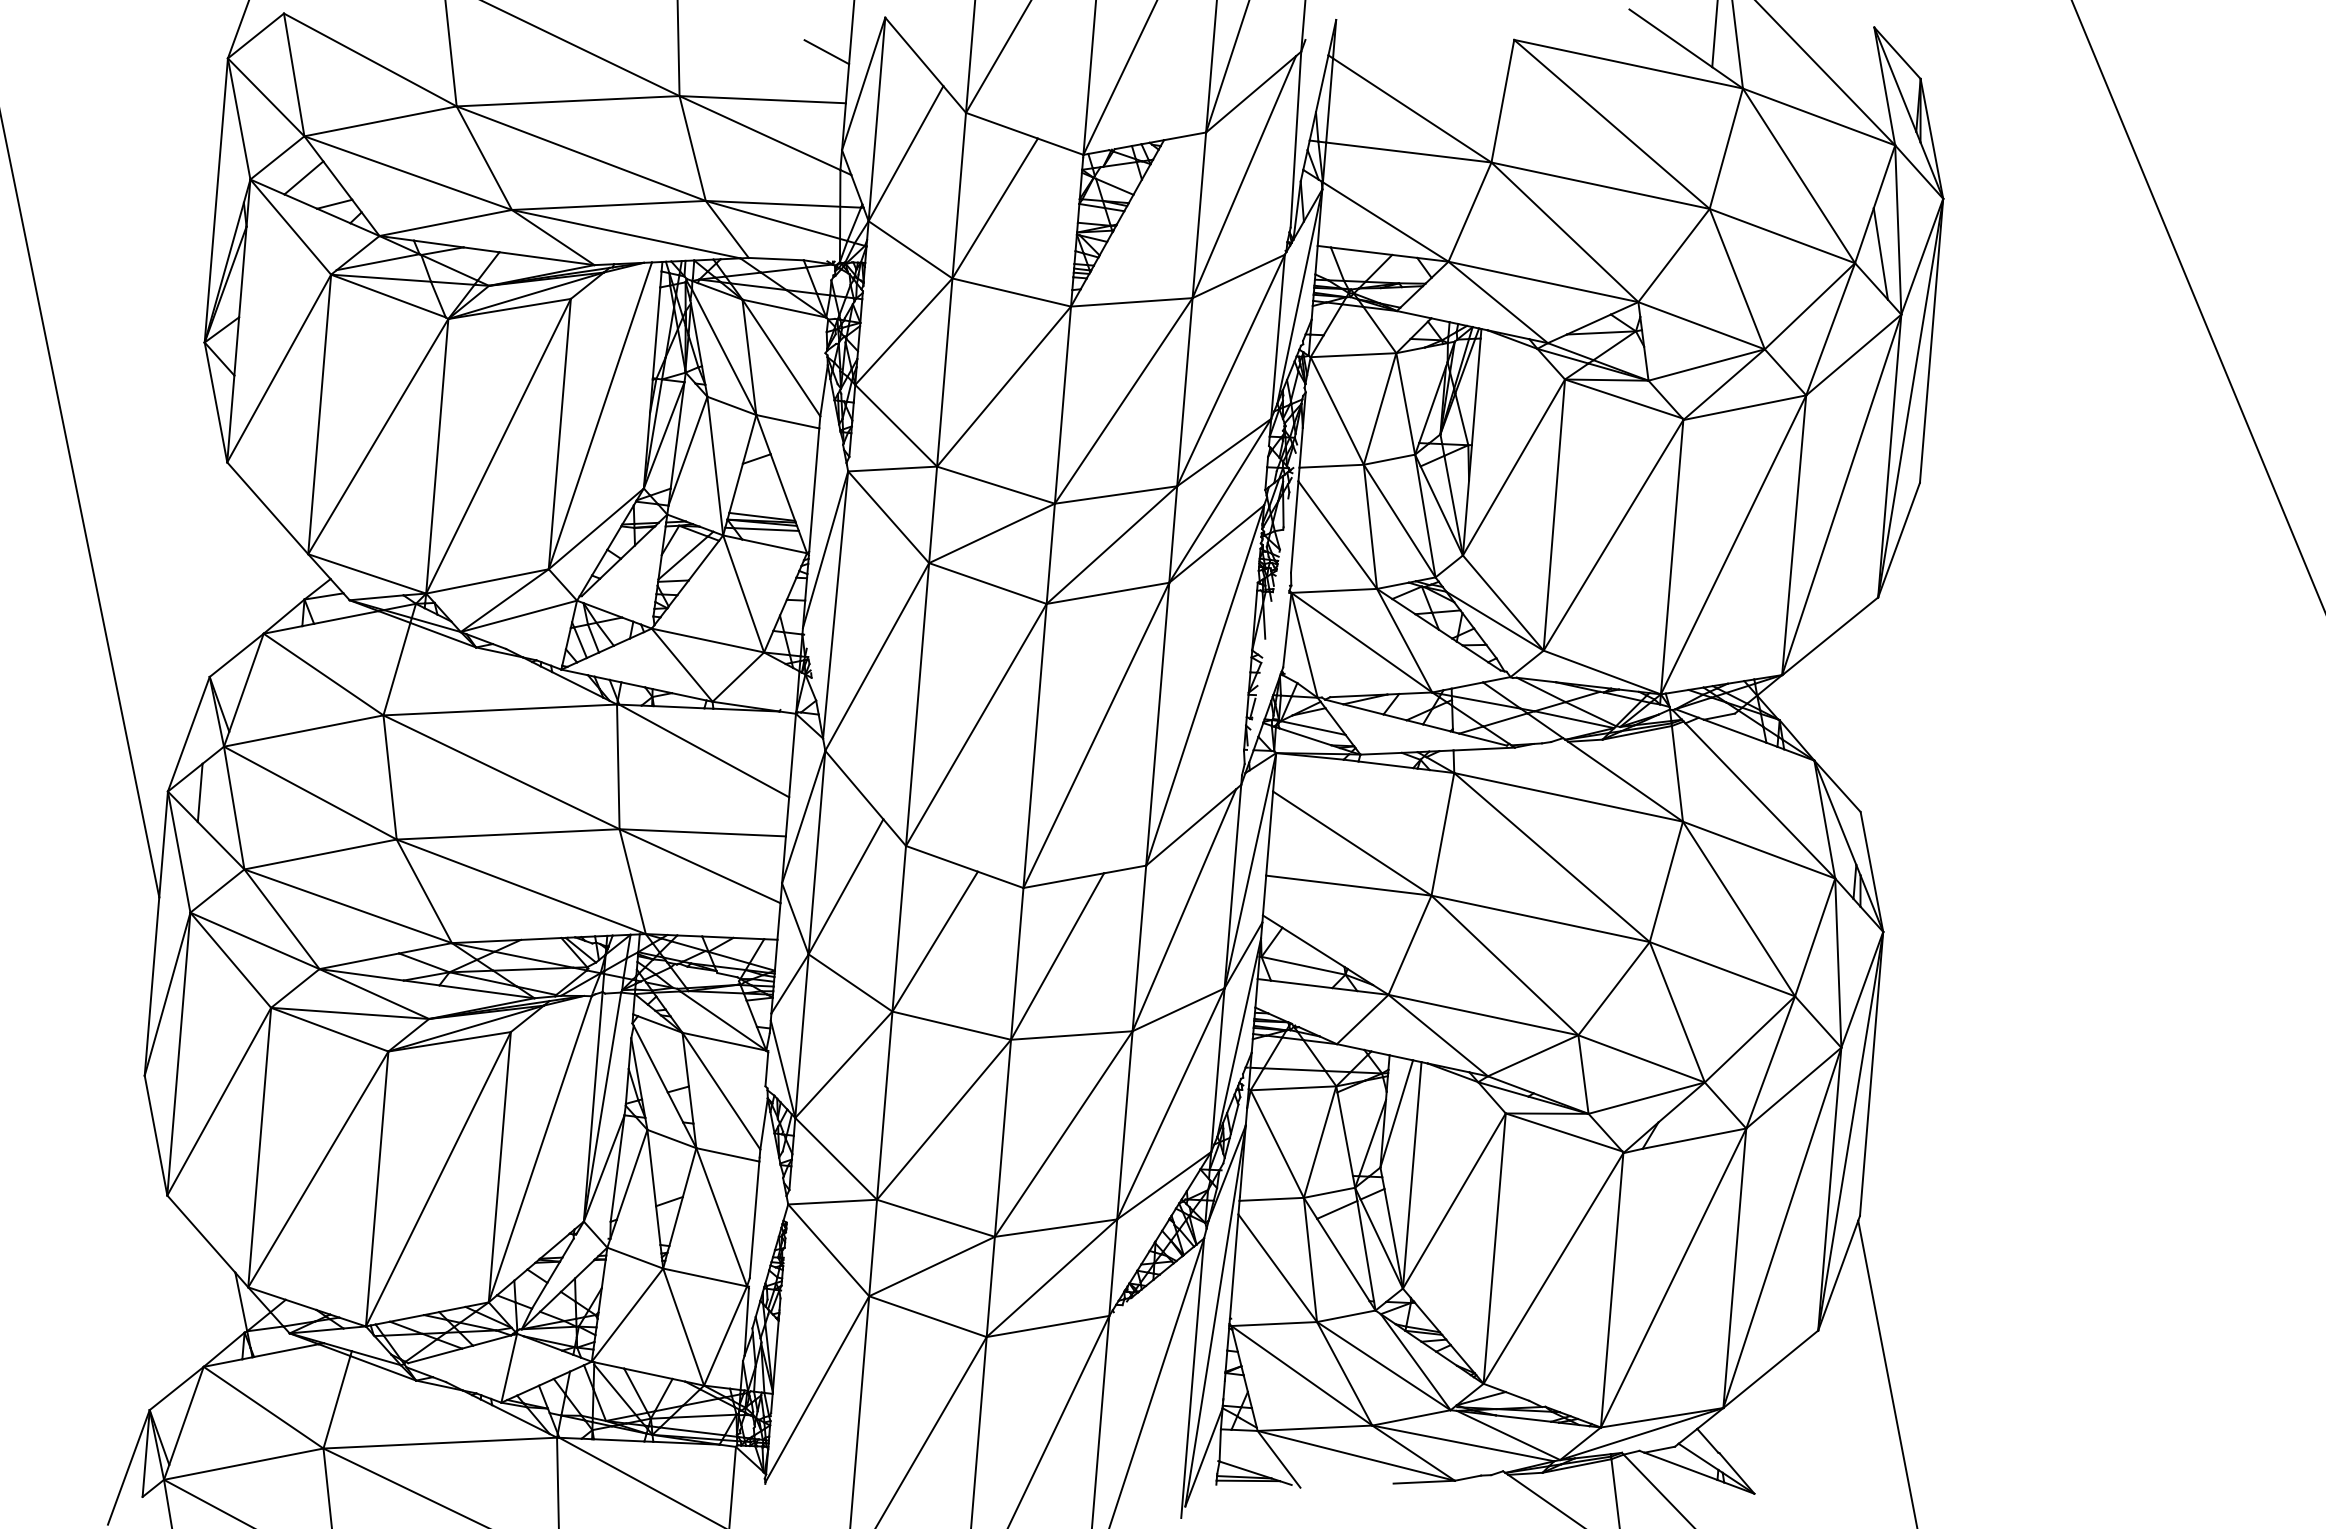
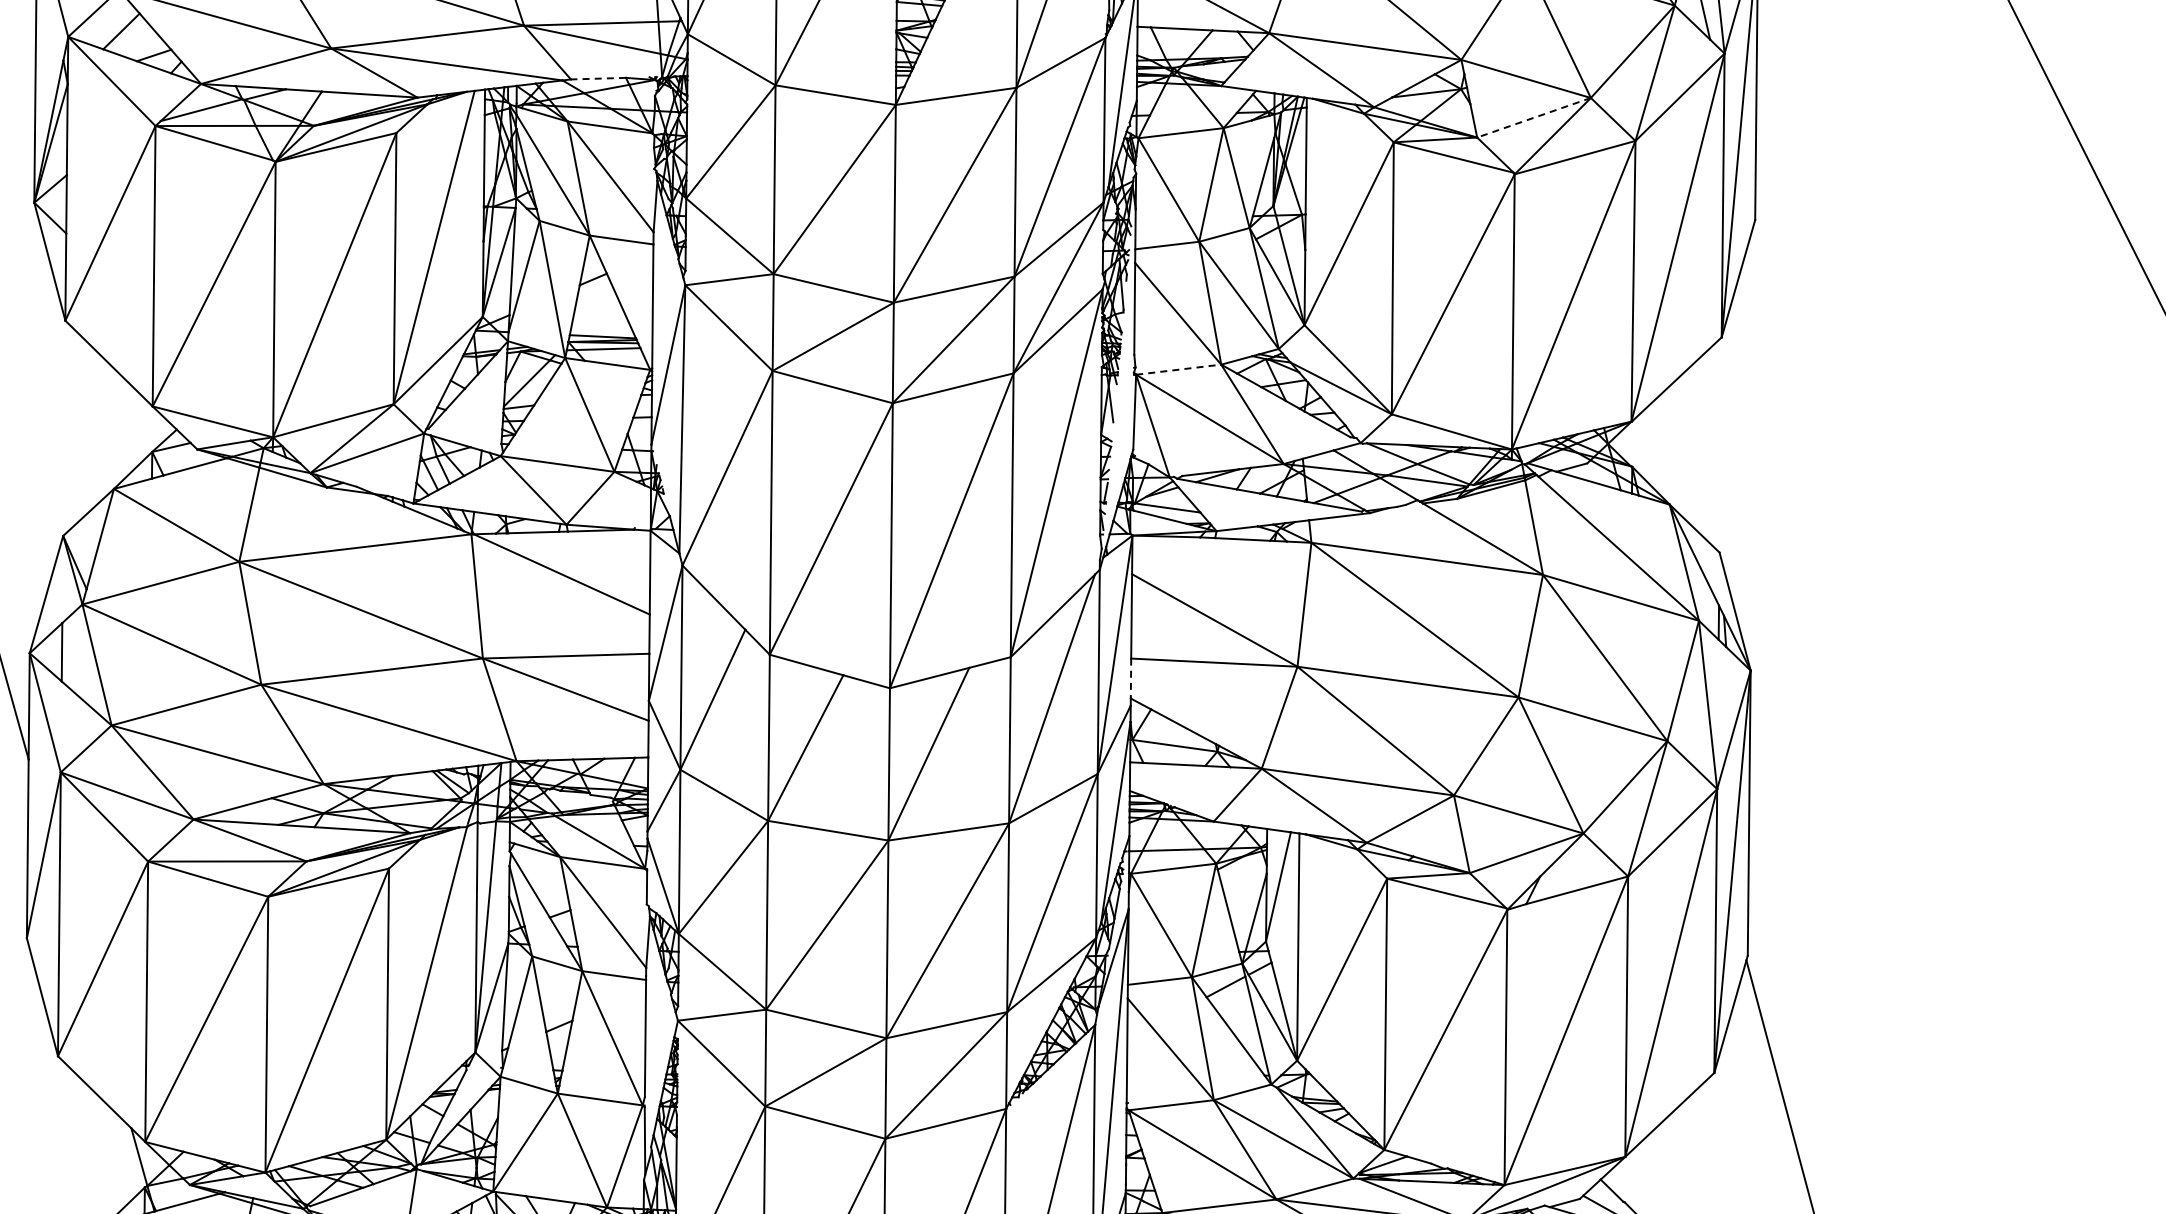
line: (776, 259) -> (598, 79), solid -> dashed
line: (1706, 365) -> (1533, 118), solid -> dashed
line: (1334, 590) -> (1178, 369), solid -> dashed
line: (1264, 895) -> (1130, 678), solid -> dashed

